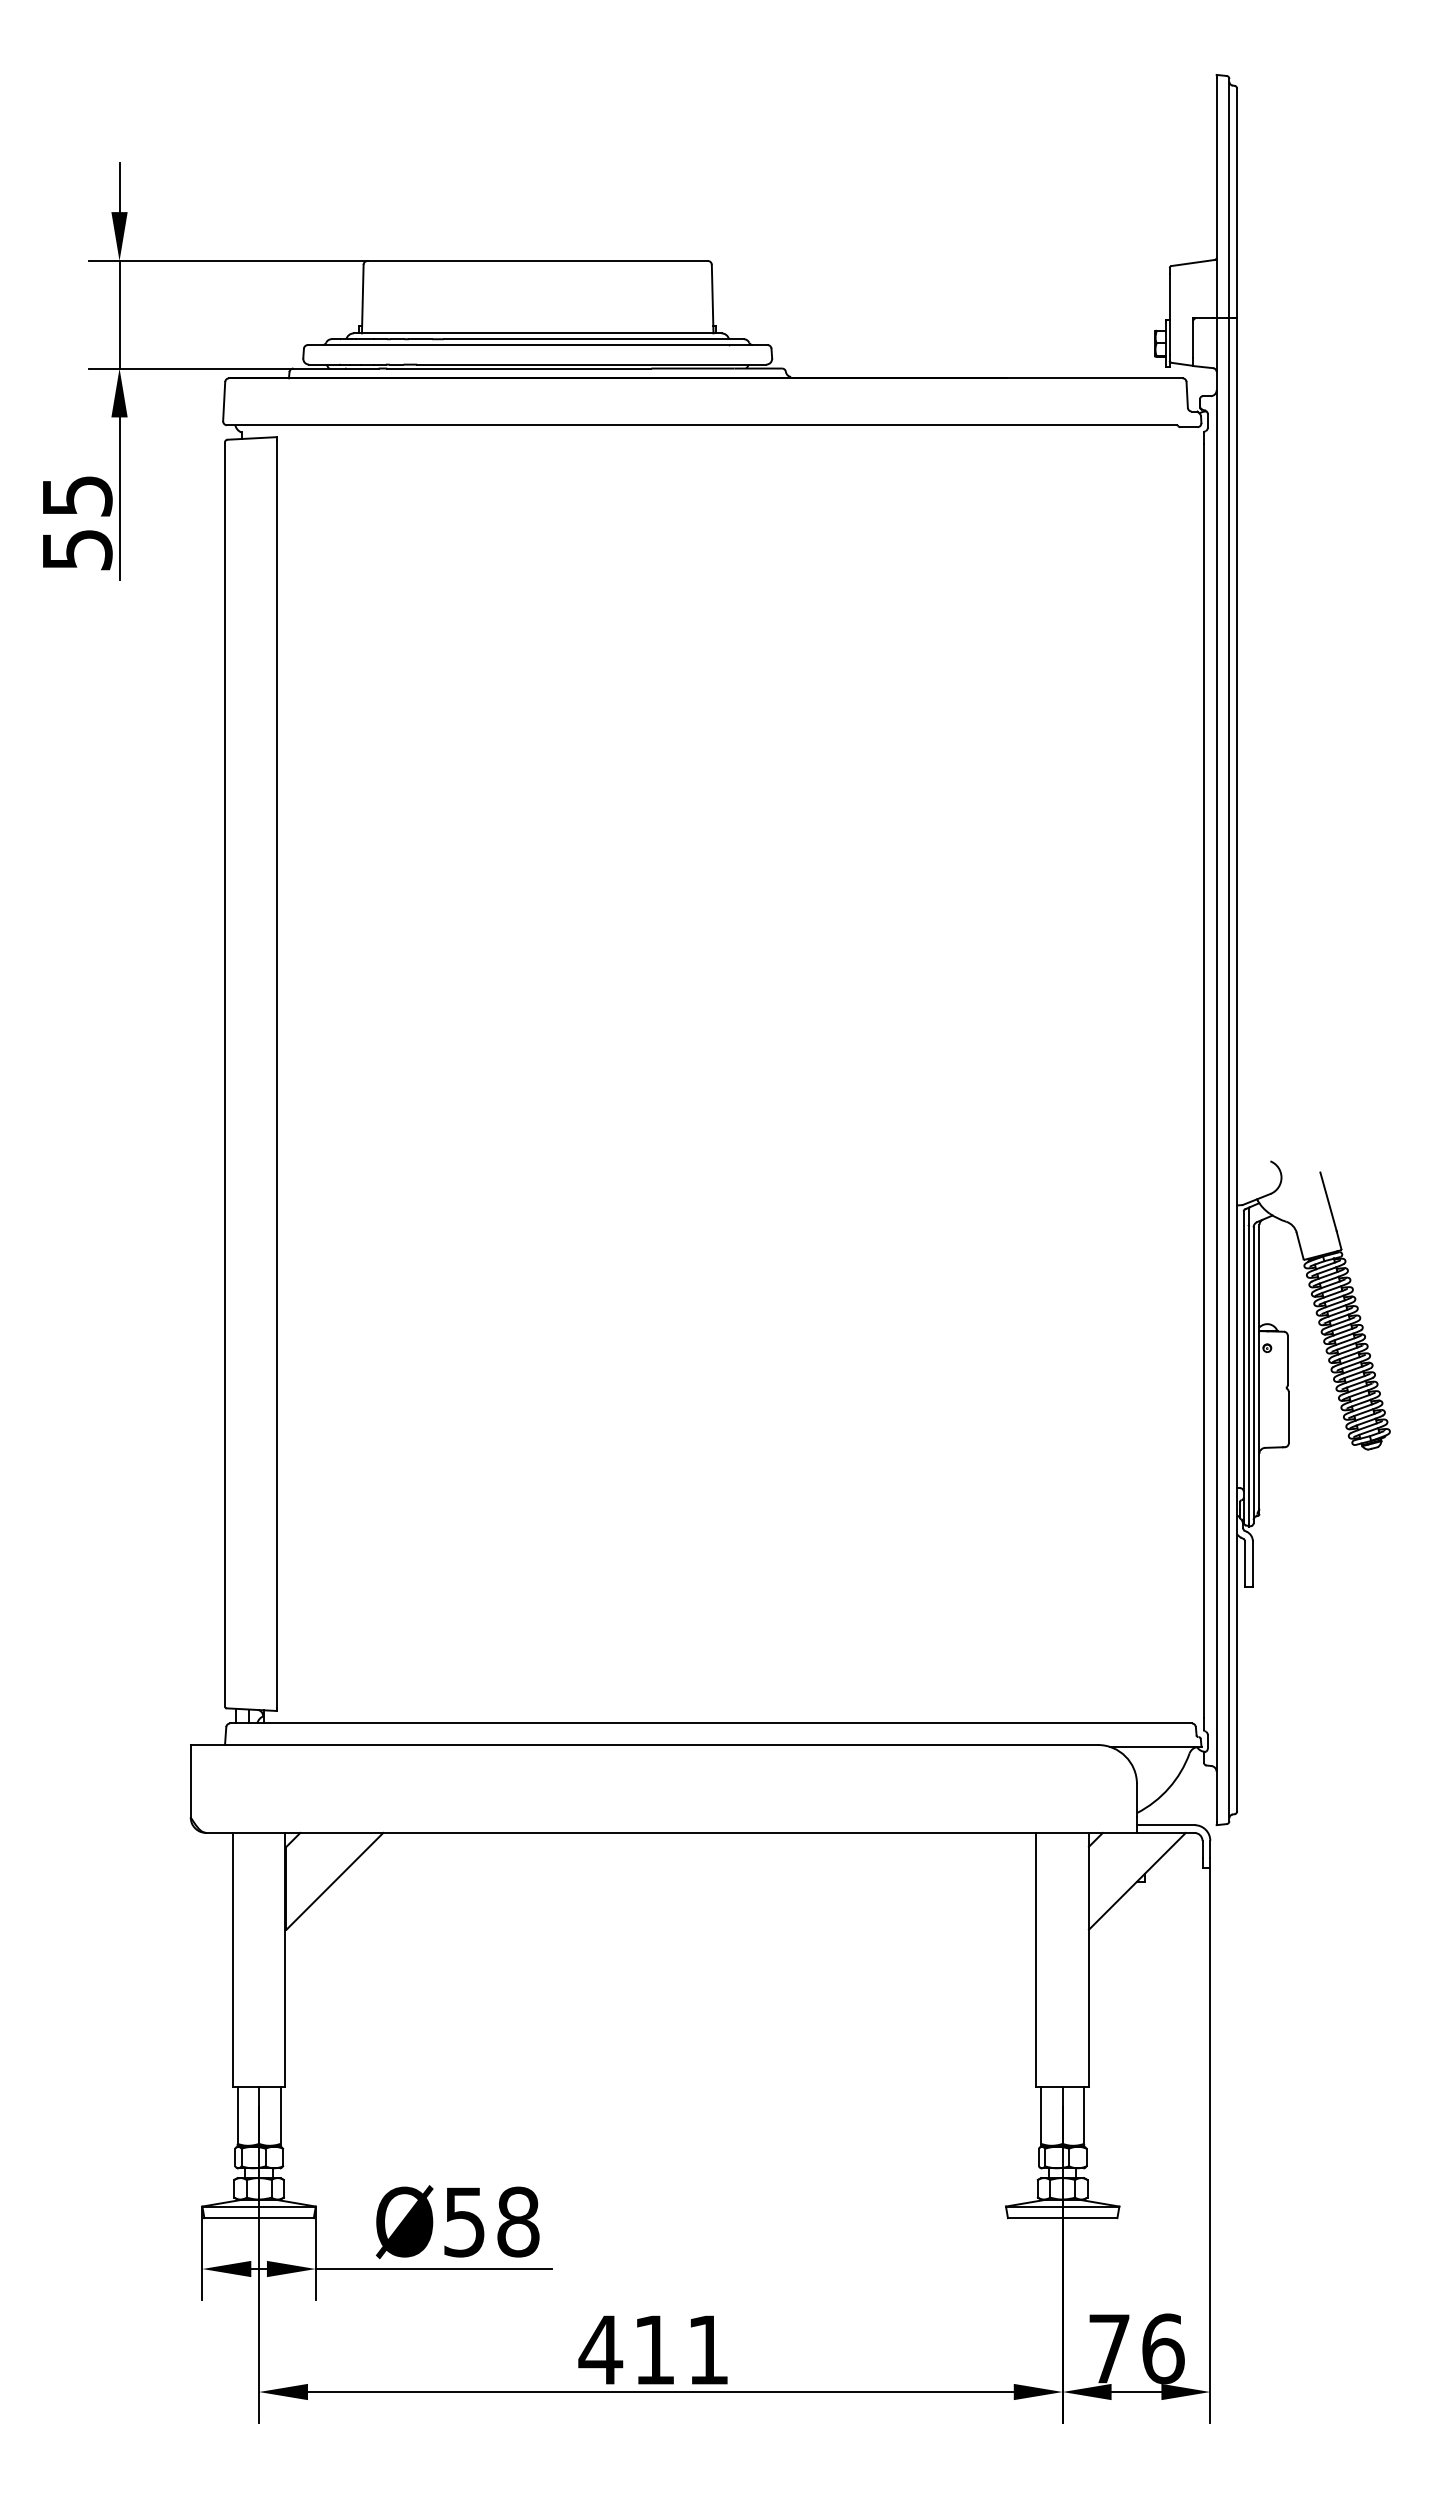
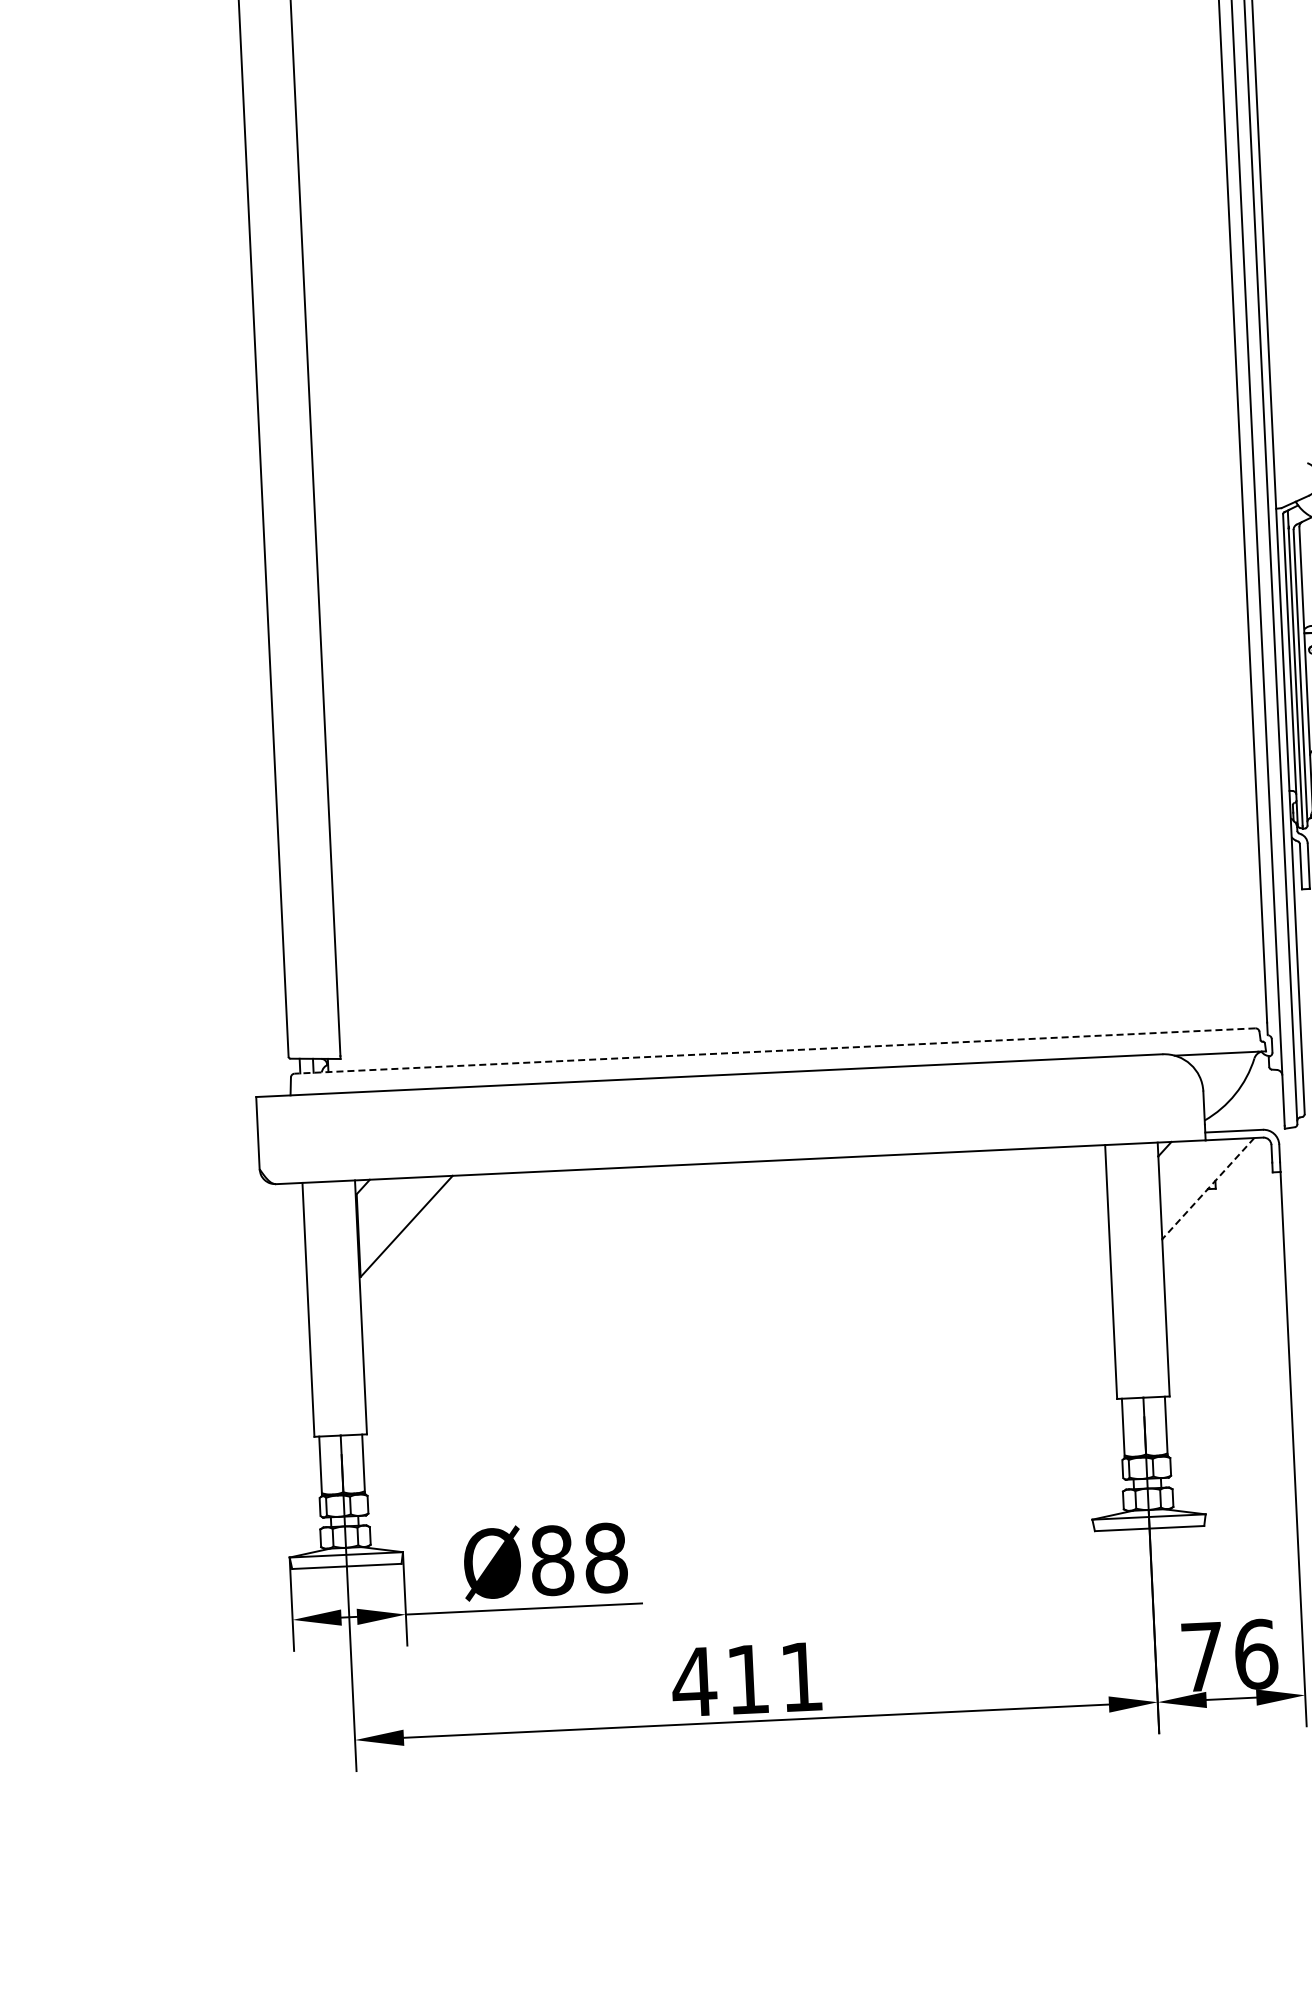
line: (711, 1723) -> (775, 1051), solid -> dashed
line: (1137, 1881) -> (1208, 1188), solid -> dashed
text: (464, 2221) -> (552, 1560), Ø58 -> Ø88

